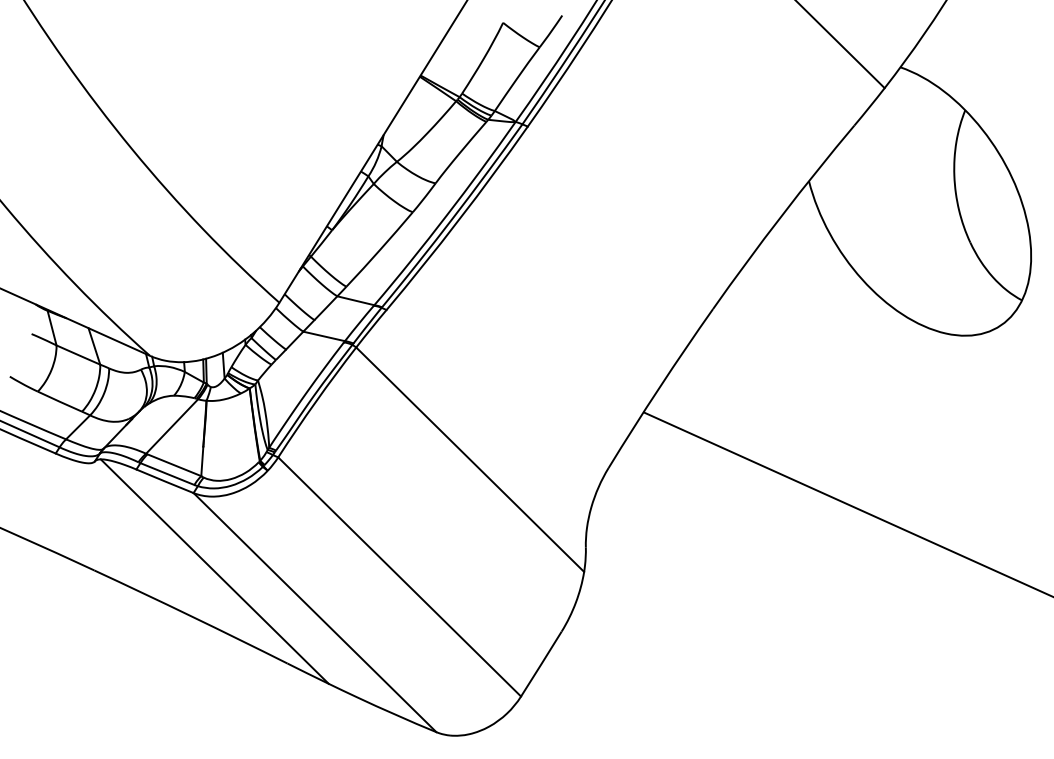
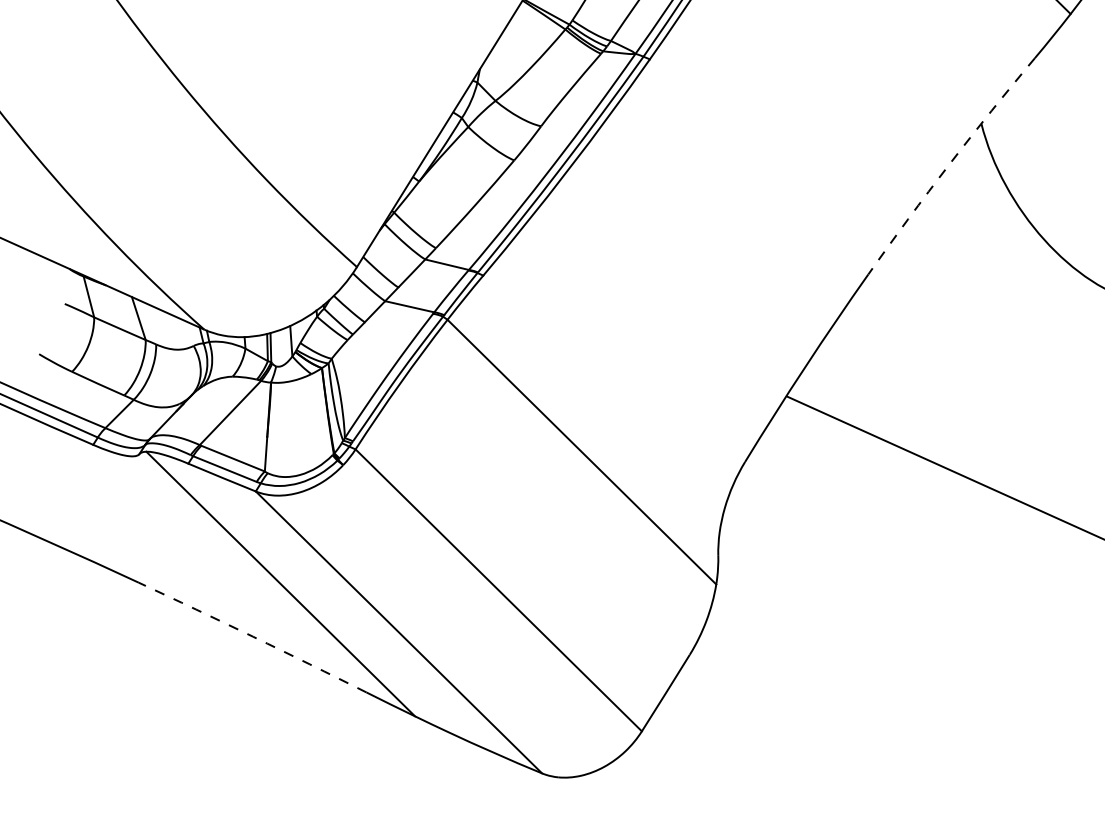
arc: (781, 215) -> (948, 164), solid -> dashed
arc: (191, 616) -> (253, 636), solid -> dashed

